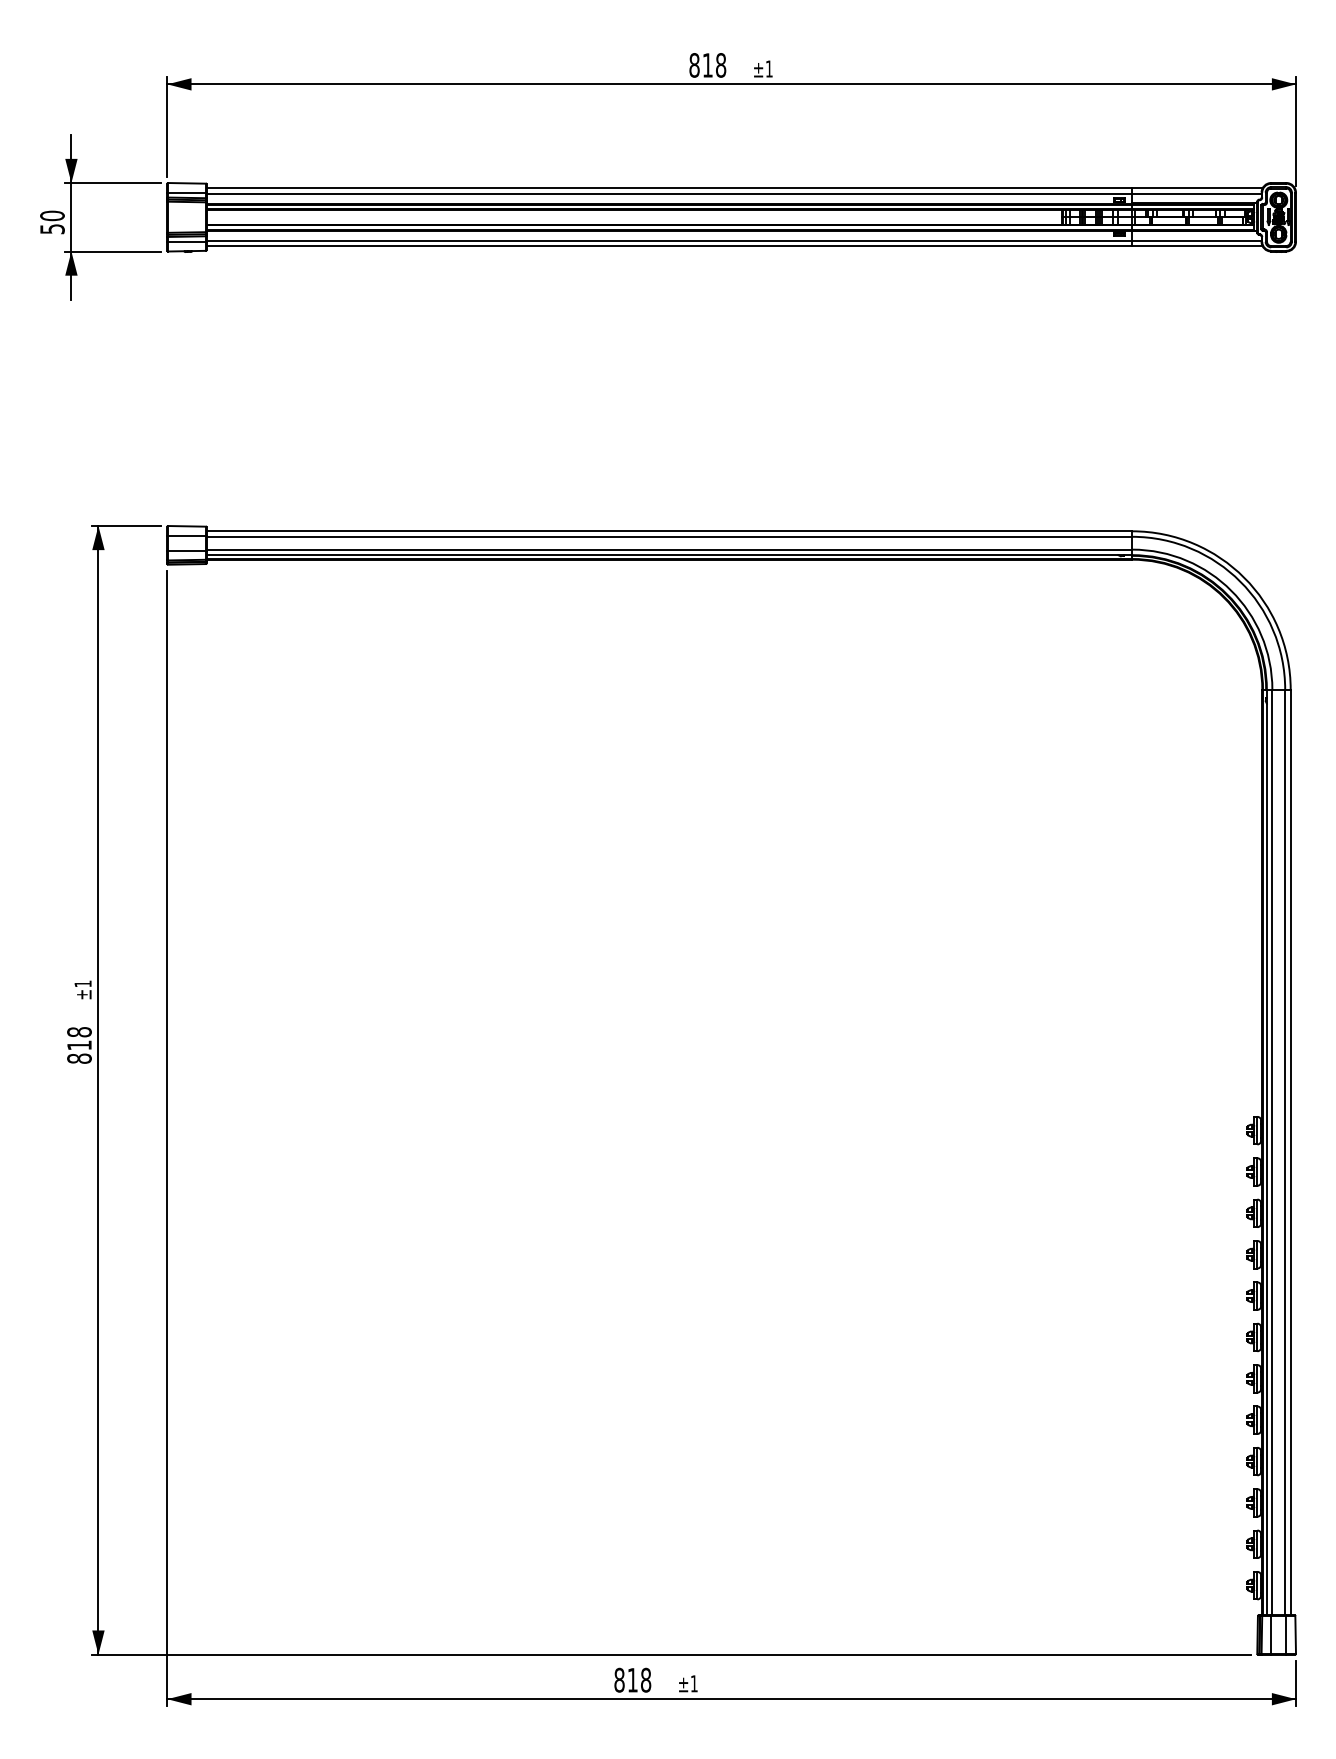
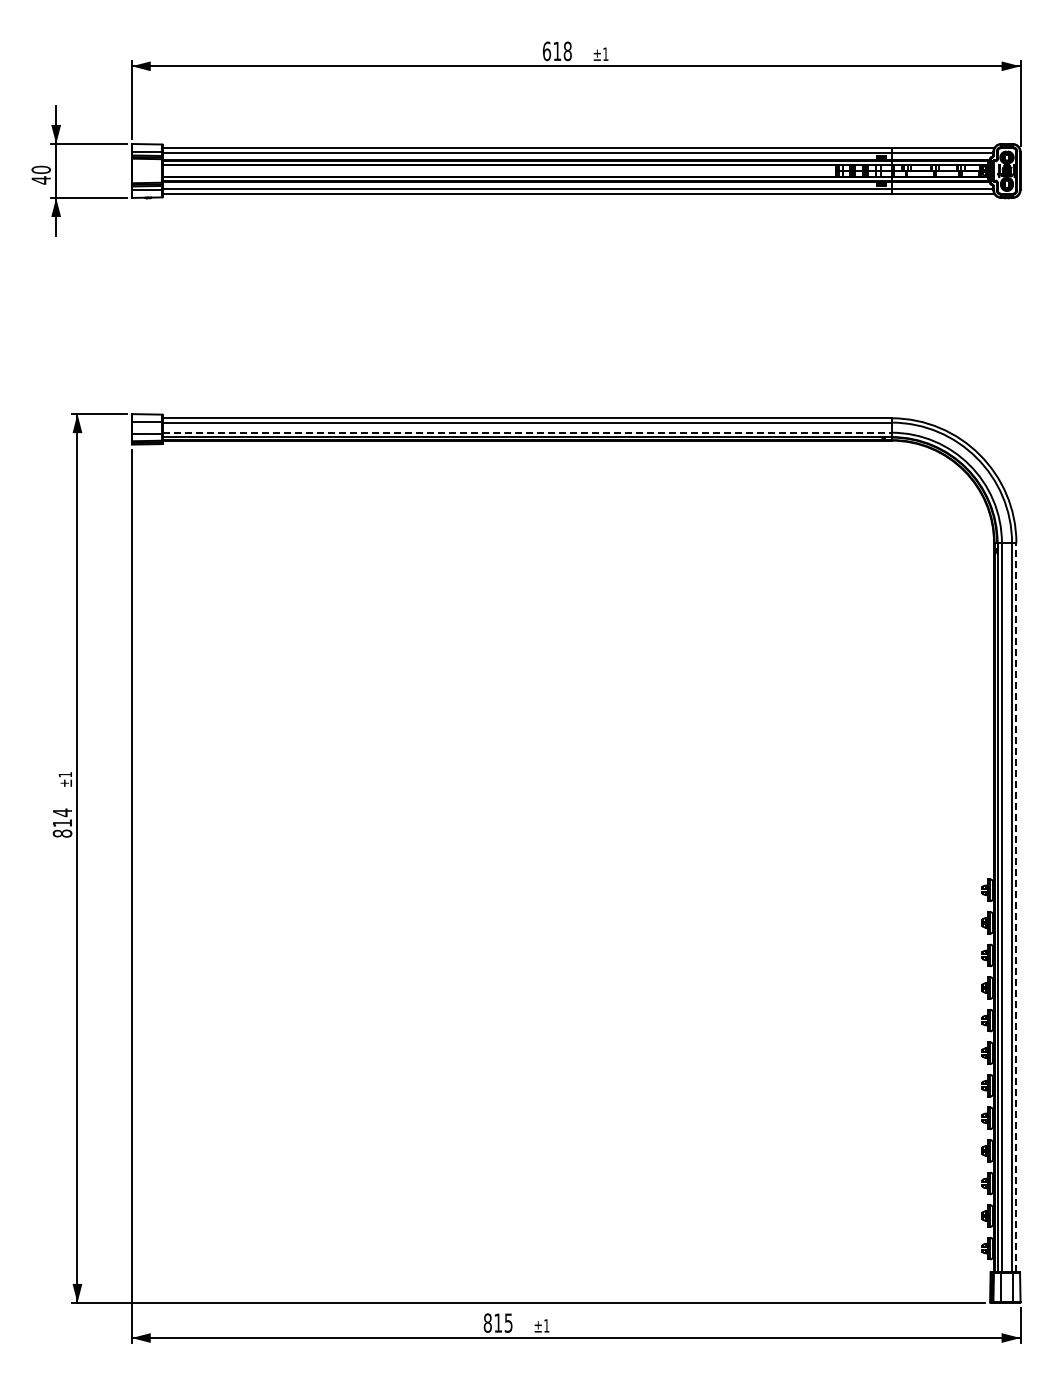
text: (694, 64) -> (546, 50), 818 -> 618
text: (52, 229) -> (41, 180), 50 -> 40
line: (669, 549) -> (527, 432), solid -> dashed
text: (79, 1031) -> (62, 812), 818 -> 814
line: (1290, 1152) -> (1016, 907), solid -> dashed
text: (645, 1679) -> (508, 1322), 818 -> 815

